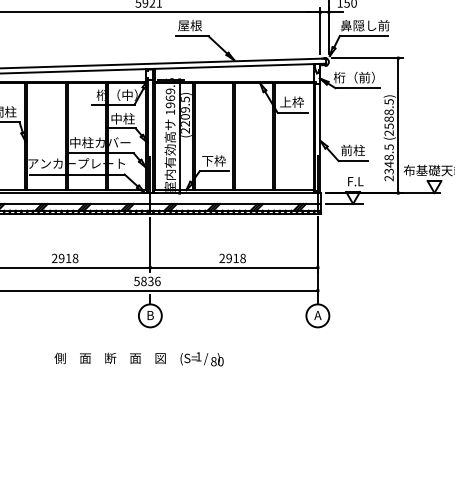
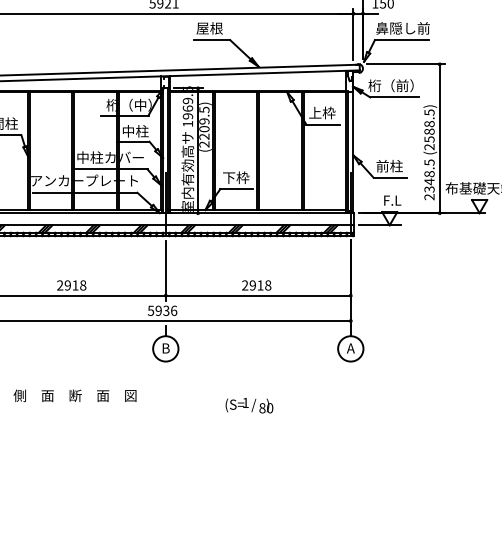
text: (143, 281) -> (158, 310), 5836 -> 5936
text: (109, 357) -> (74, 394), moved
text: (201, 359) -> (248, 405), moved

